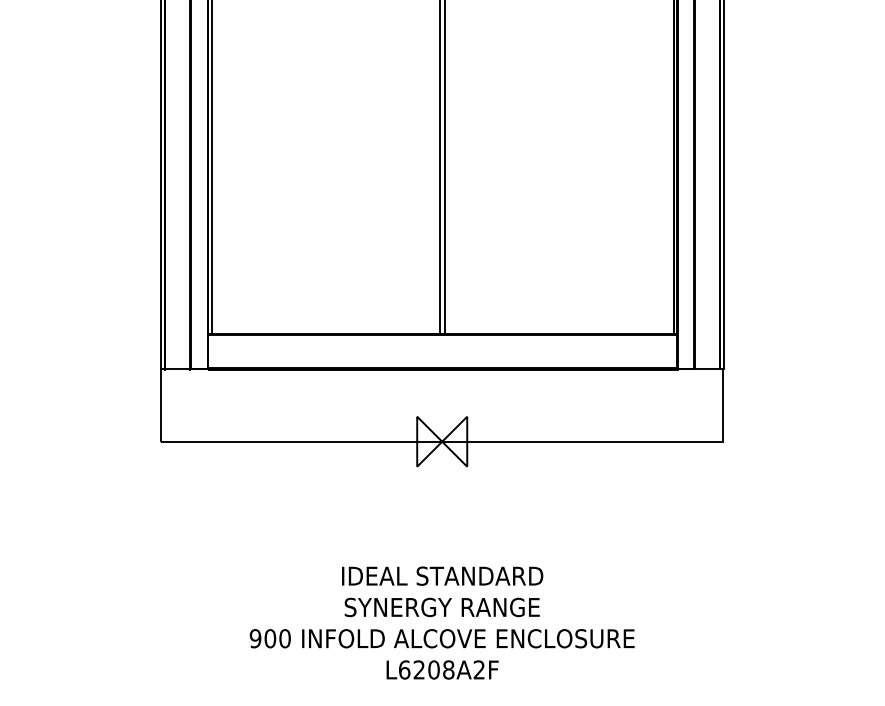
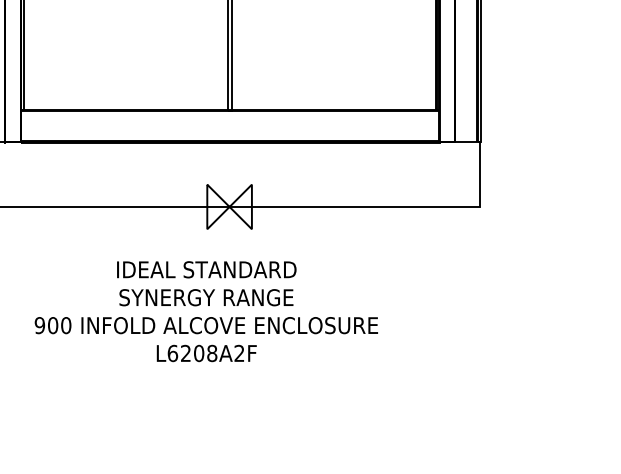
text: (441, 622) -> (205, 311), moved

